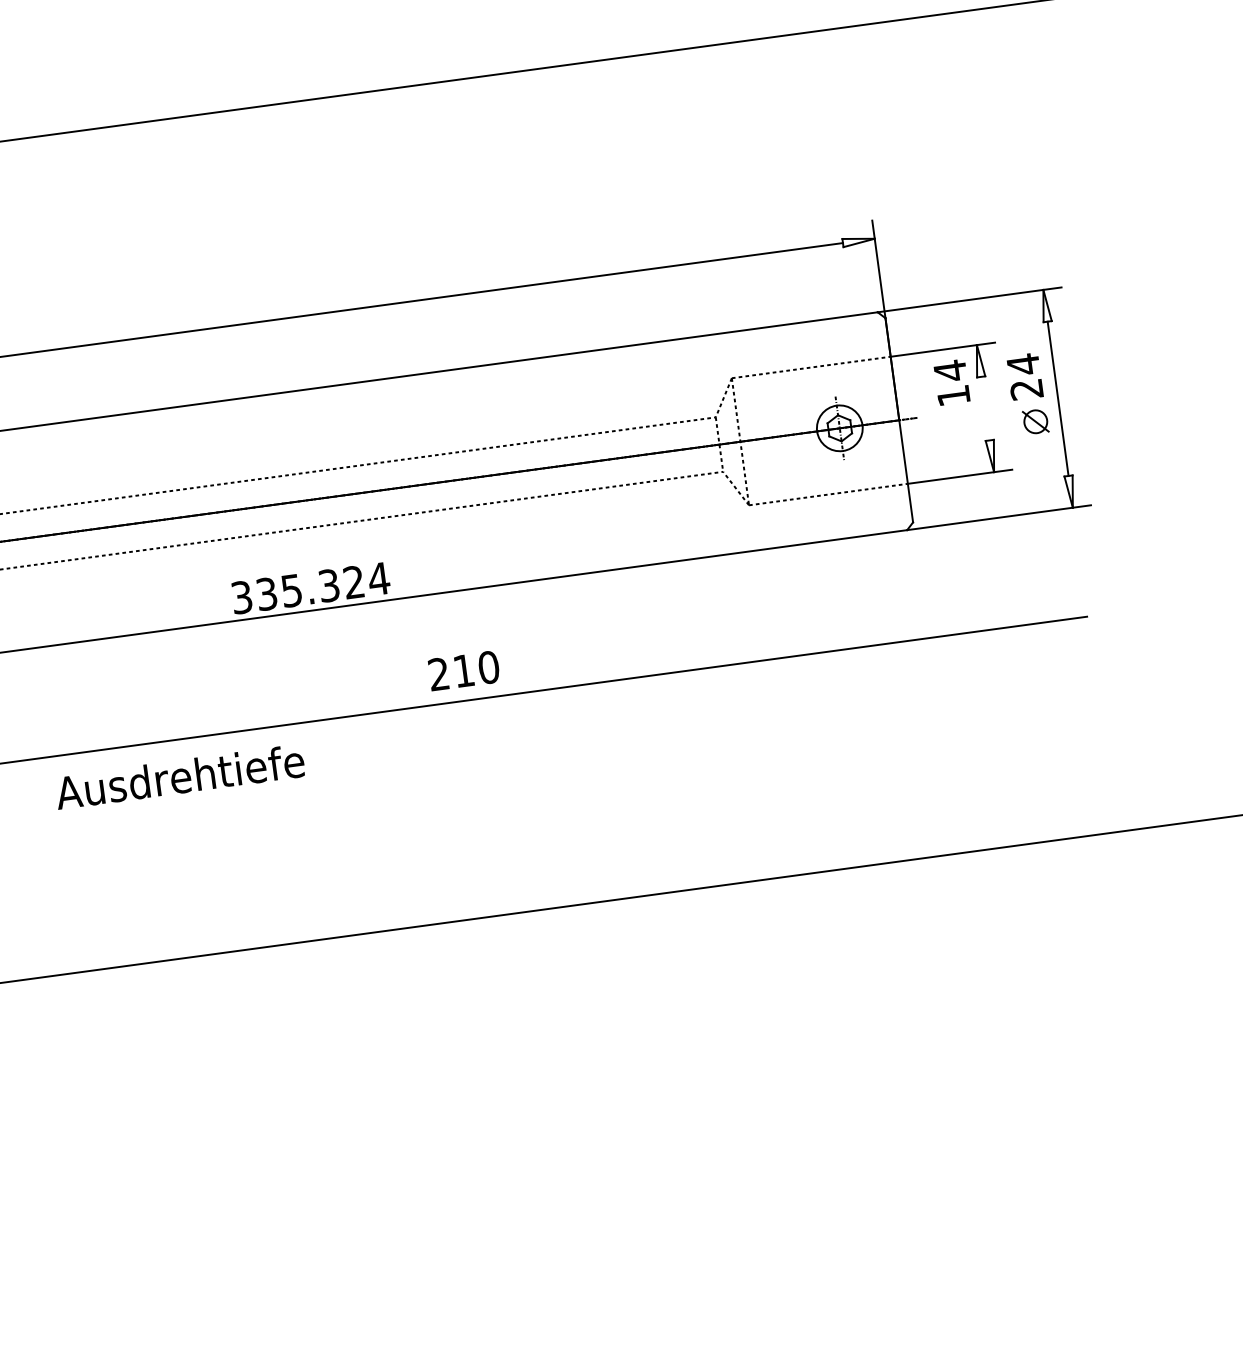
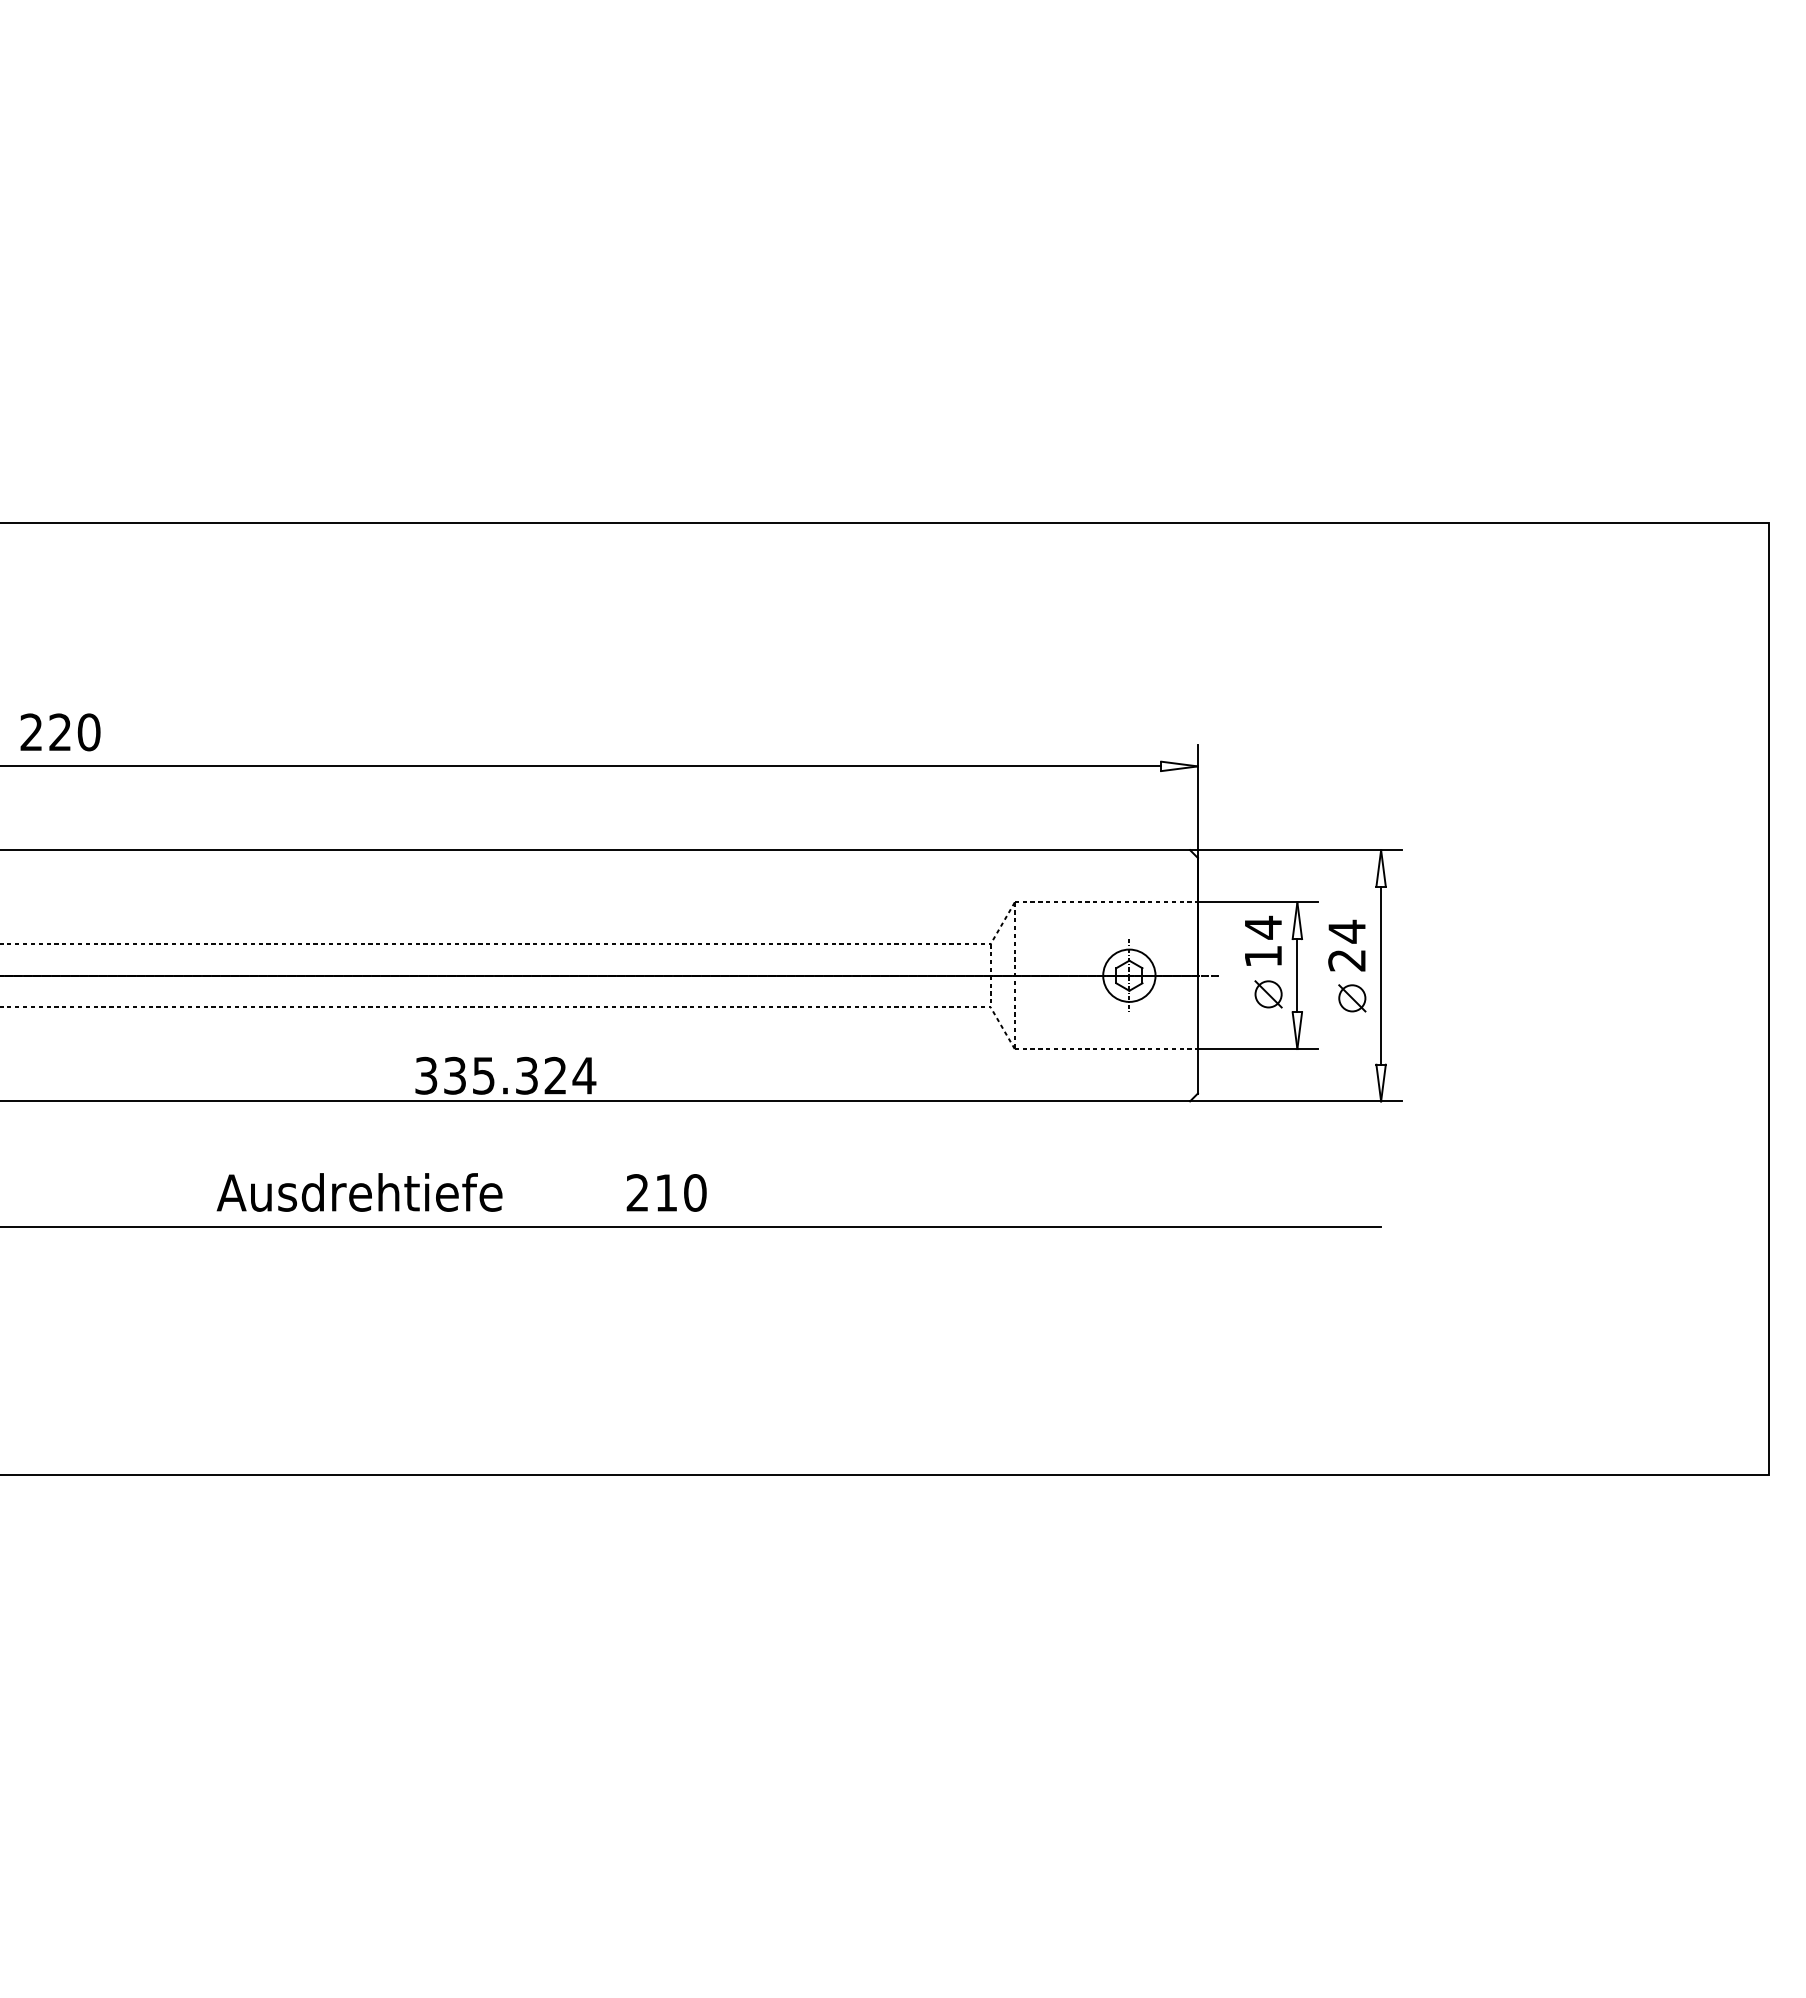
line: (985, 408) -> (1297, 975), added
part: (962, 428) -> (1268, 994), added
text: (179, 776) -> (359, 1192), moved

